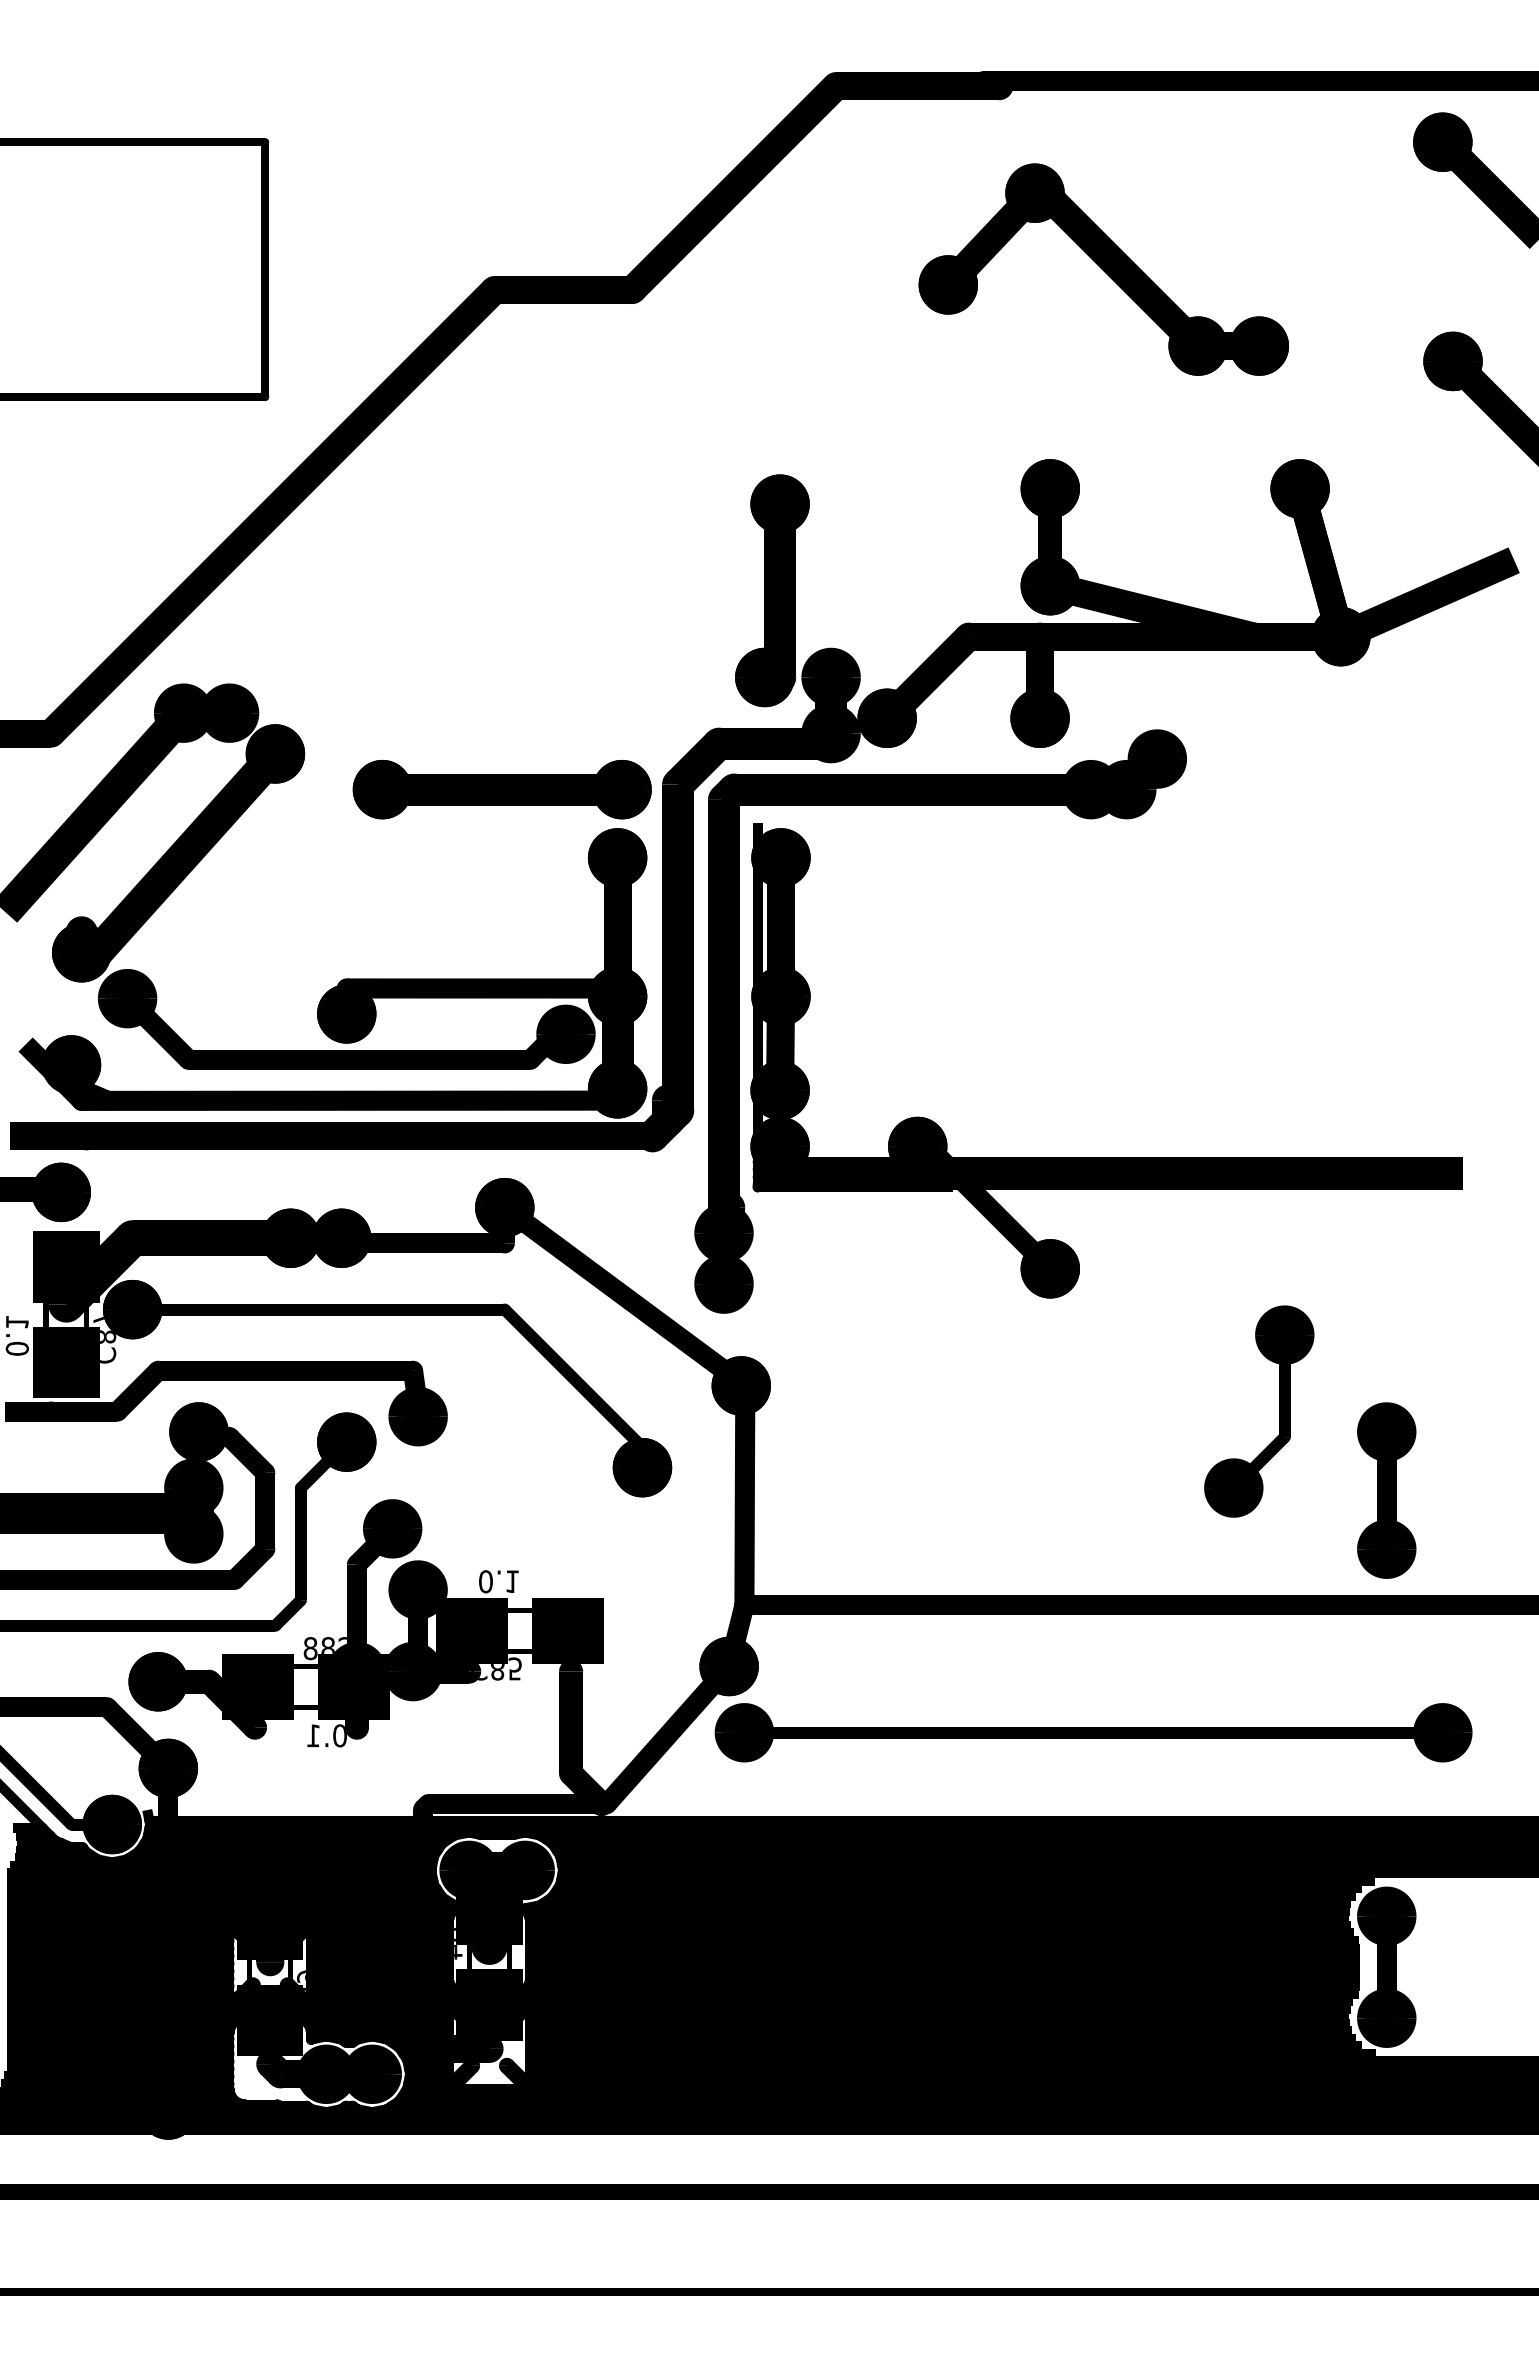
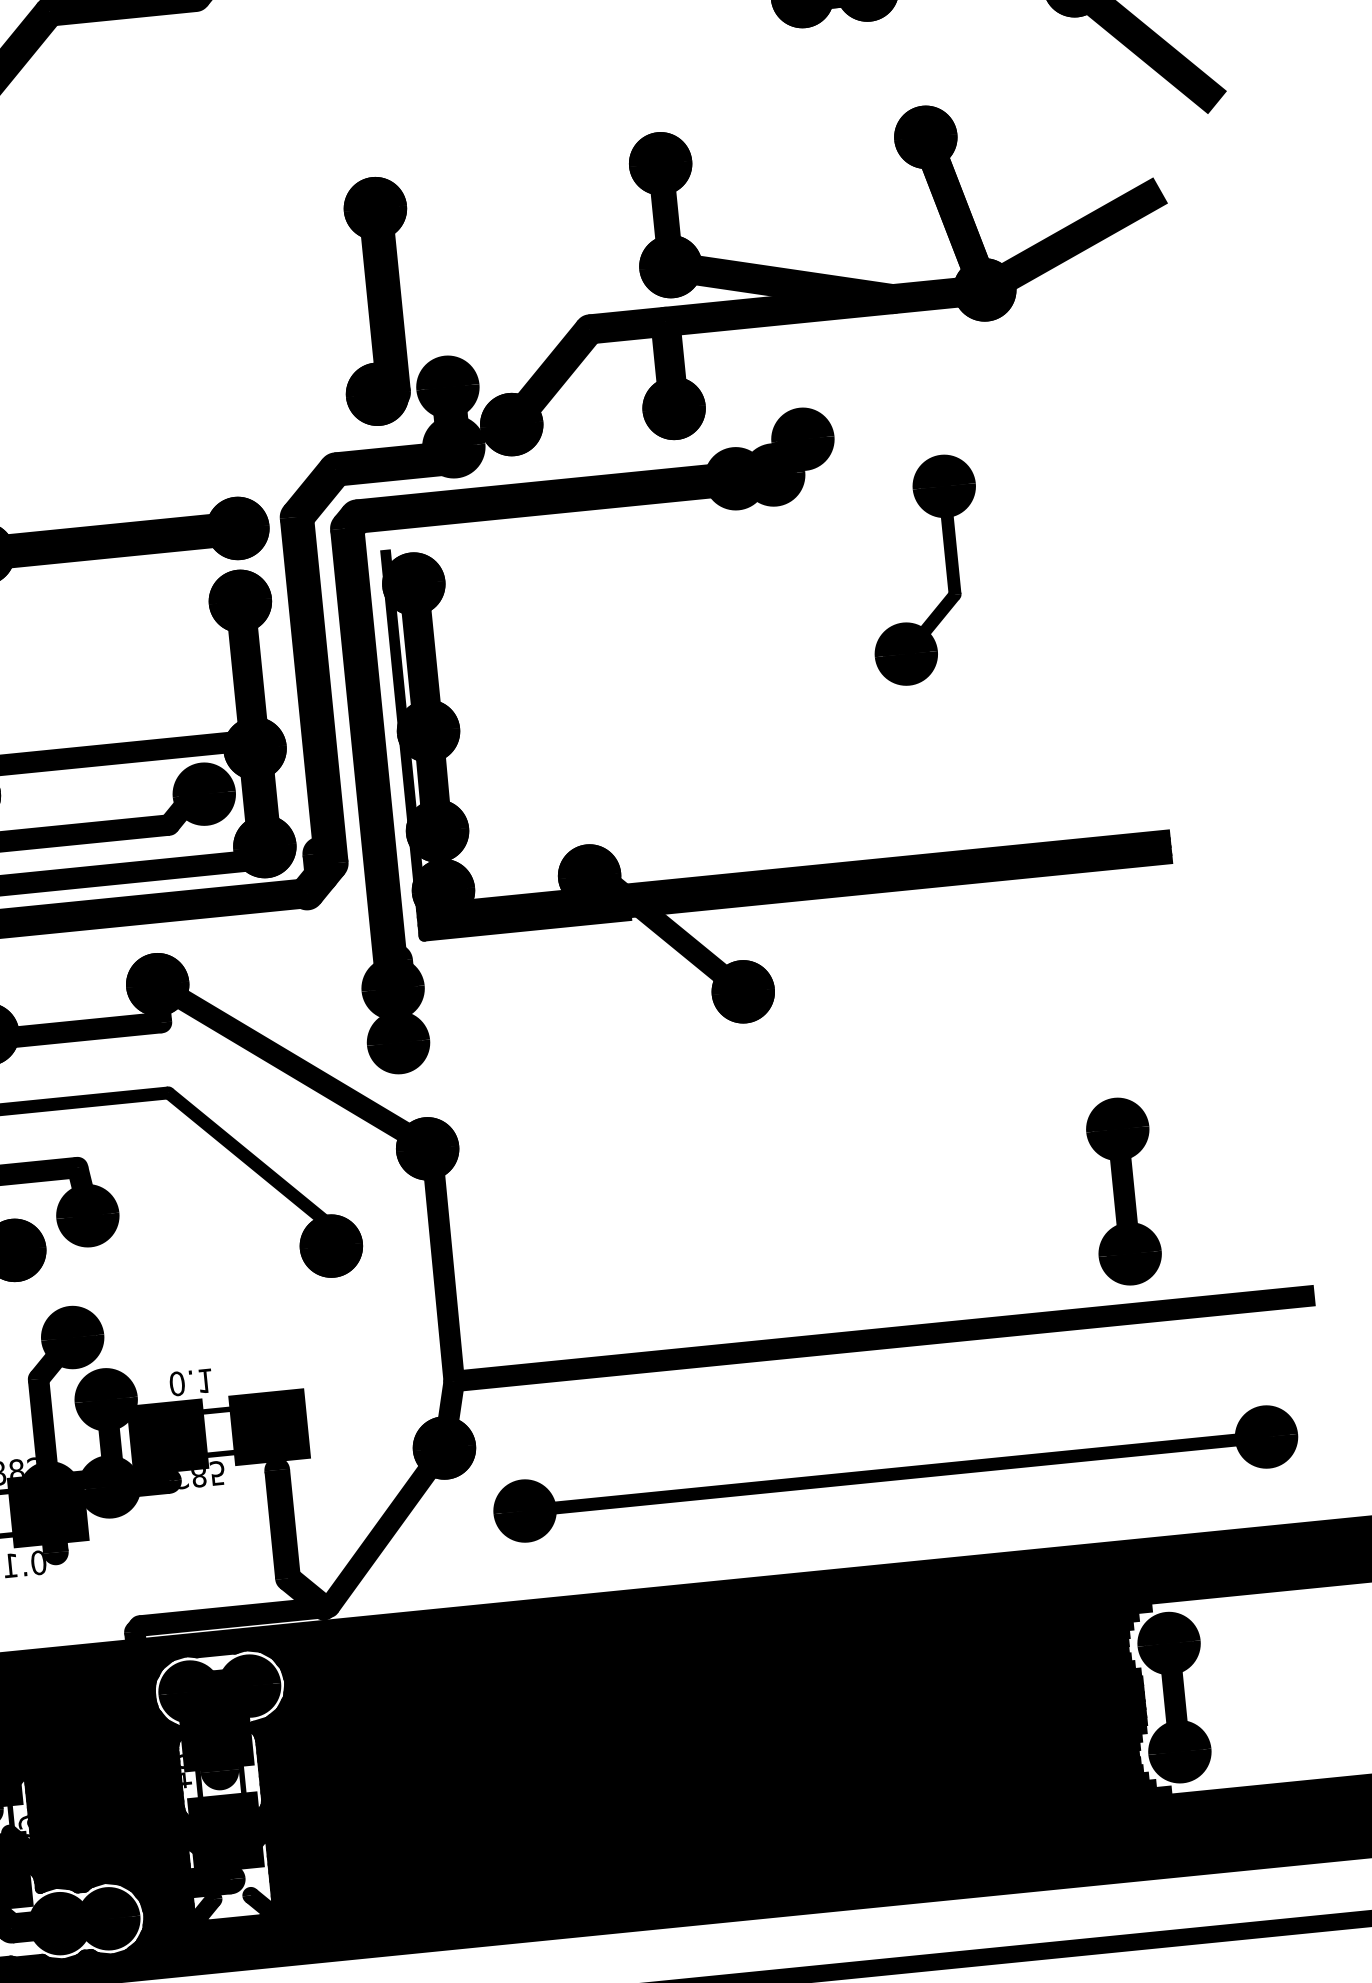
part: (1279, 1411) -> (946, 567), moved
part: (1093, 1732) -> (895, 1473), moved

